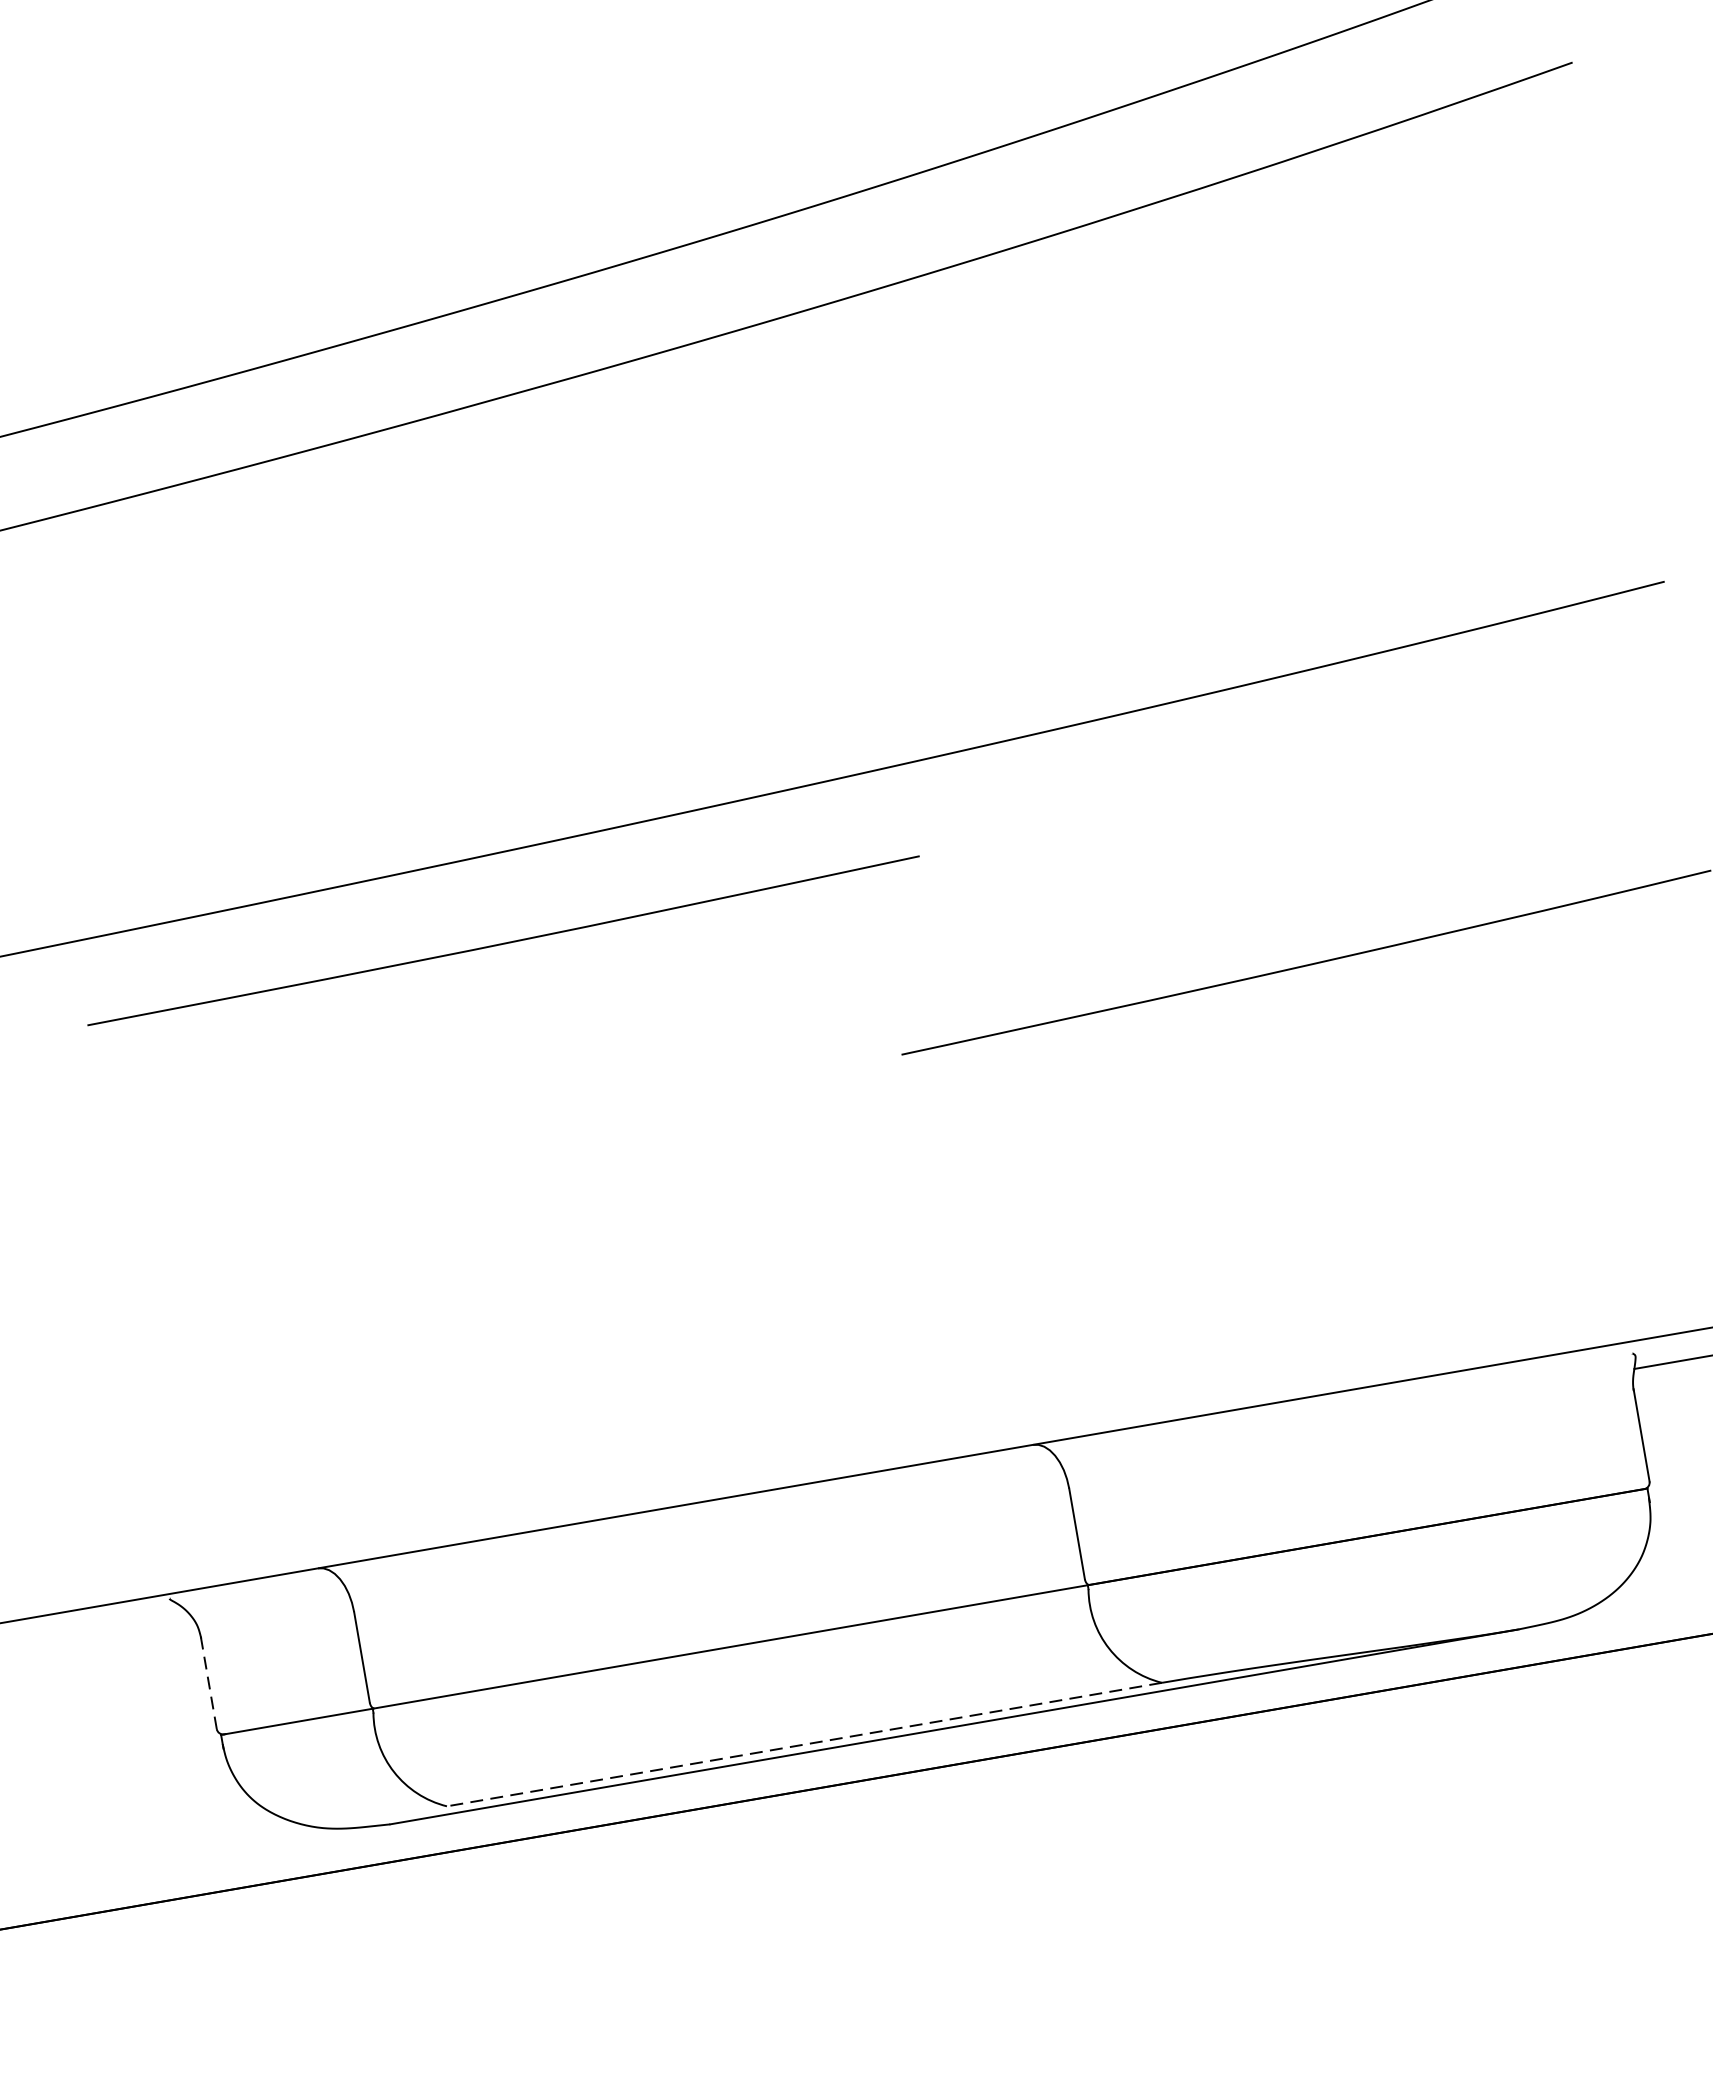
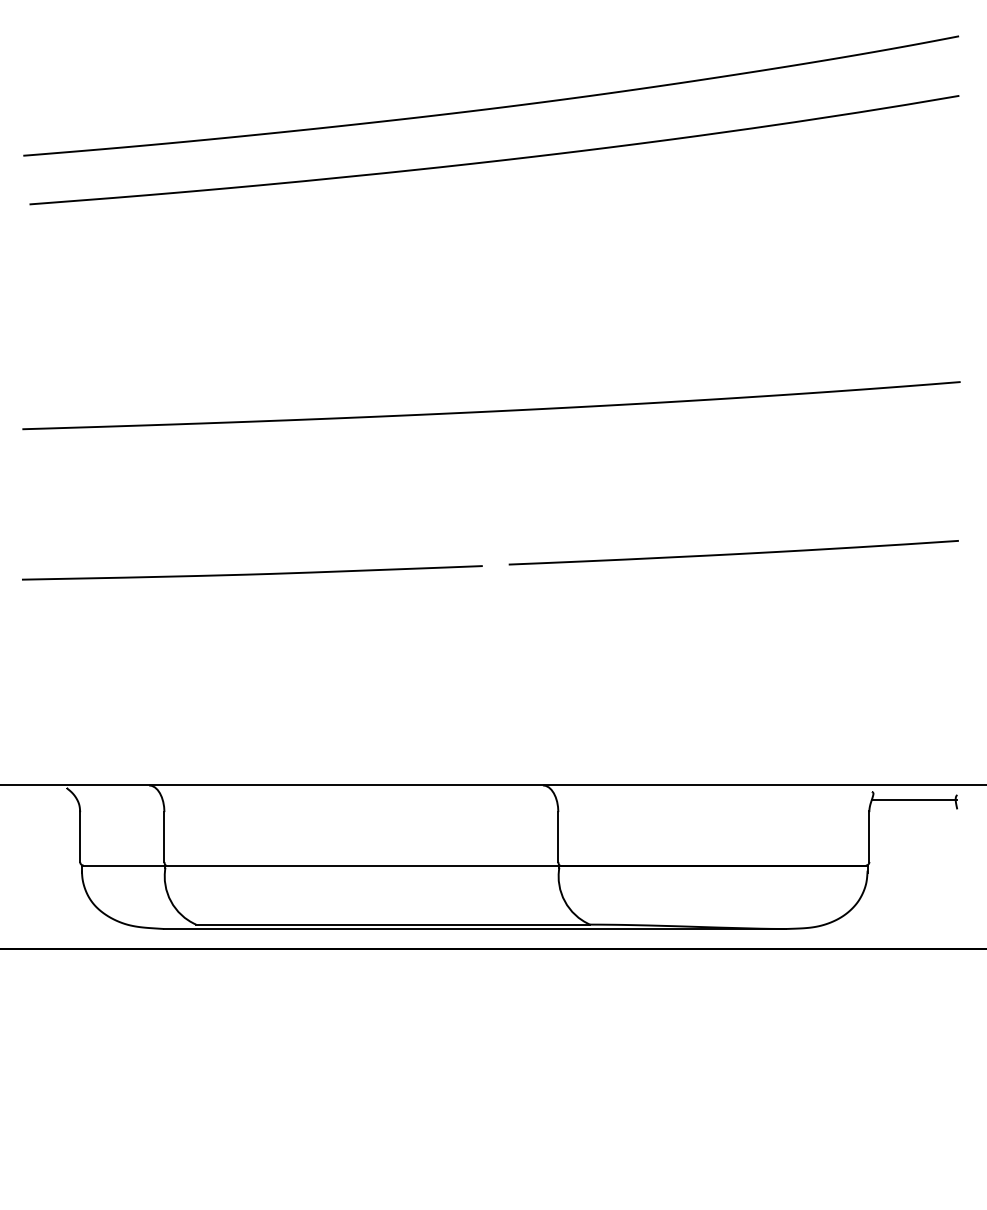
curve: (503, 941) -> (252, 573), moved
line: (209, 1684) -> (80, 837), dashed -> solid
line: (805, 1744) -> (393, 924), dashed -> solid

